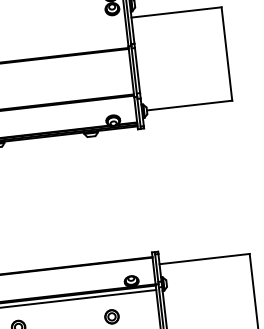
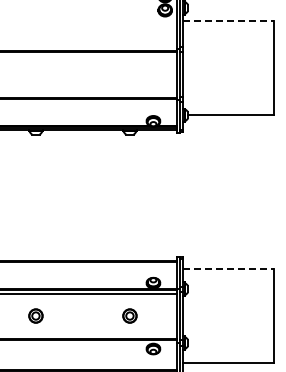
line: (177, 11) -> (229, 20), solid -> dashed
line: (205, 259) -> (229, 269), solid -> dashed

